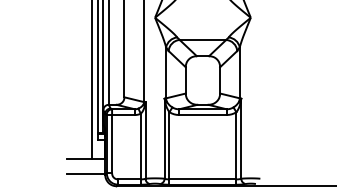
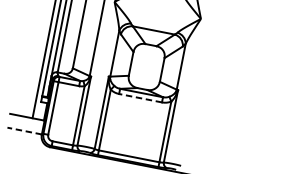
line: (202, 115) -> (140, 98), solid -> dashed
line: (85, 174) -> (24, 131), solid -> dashed

